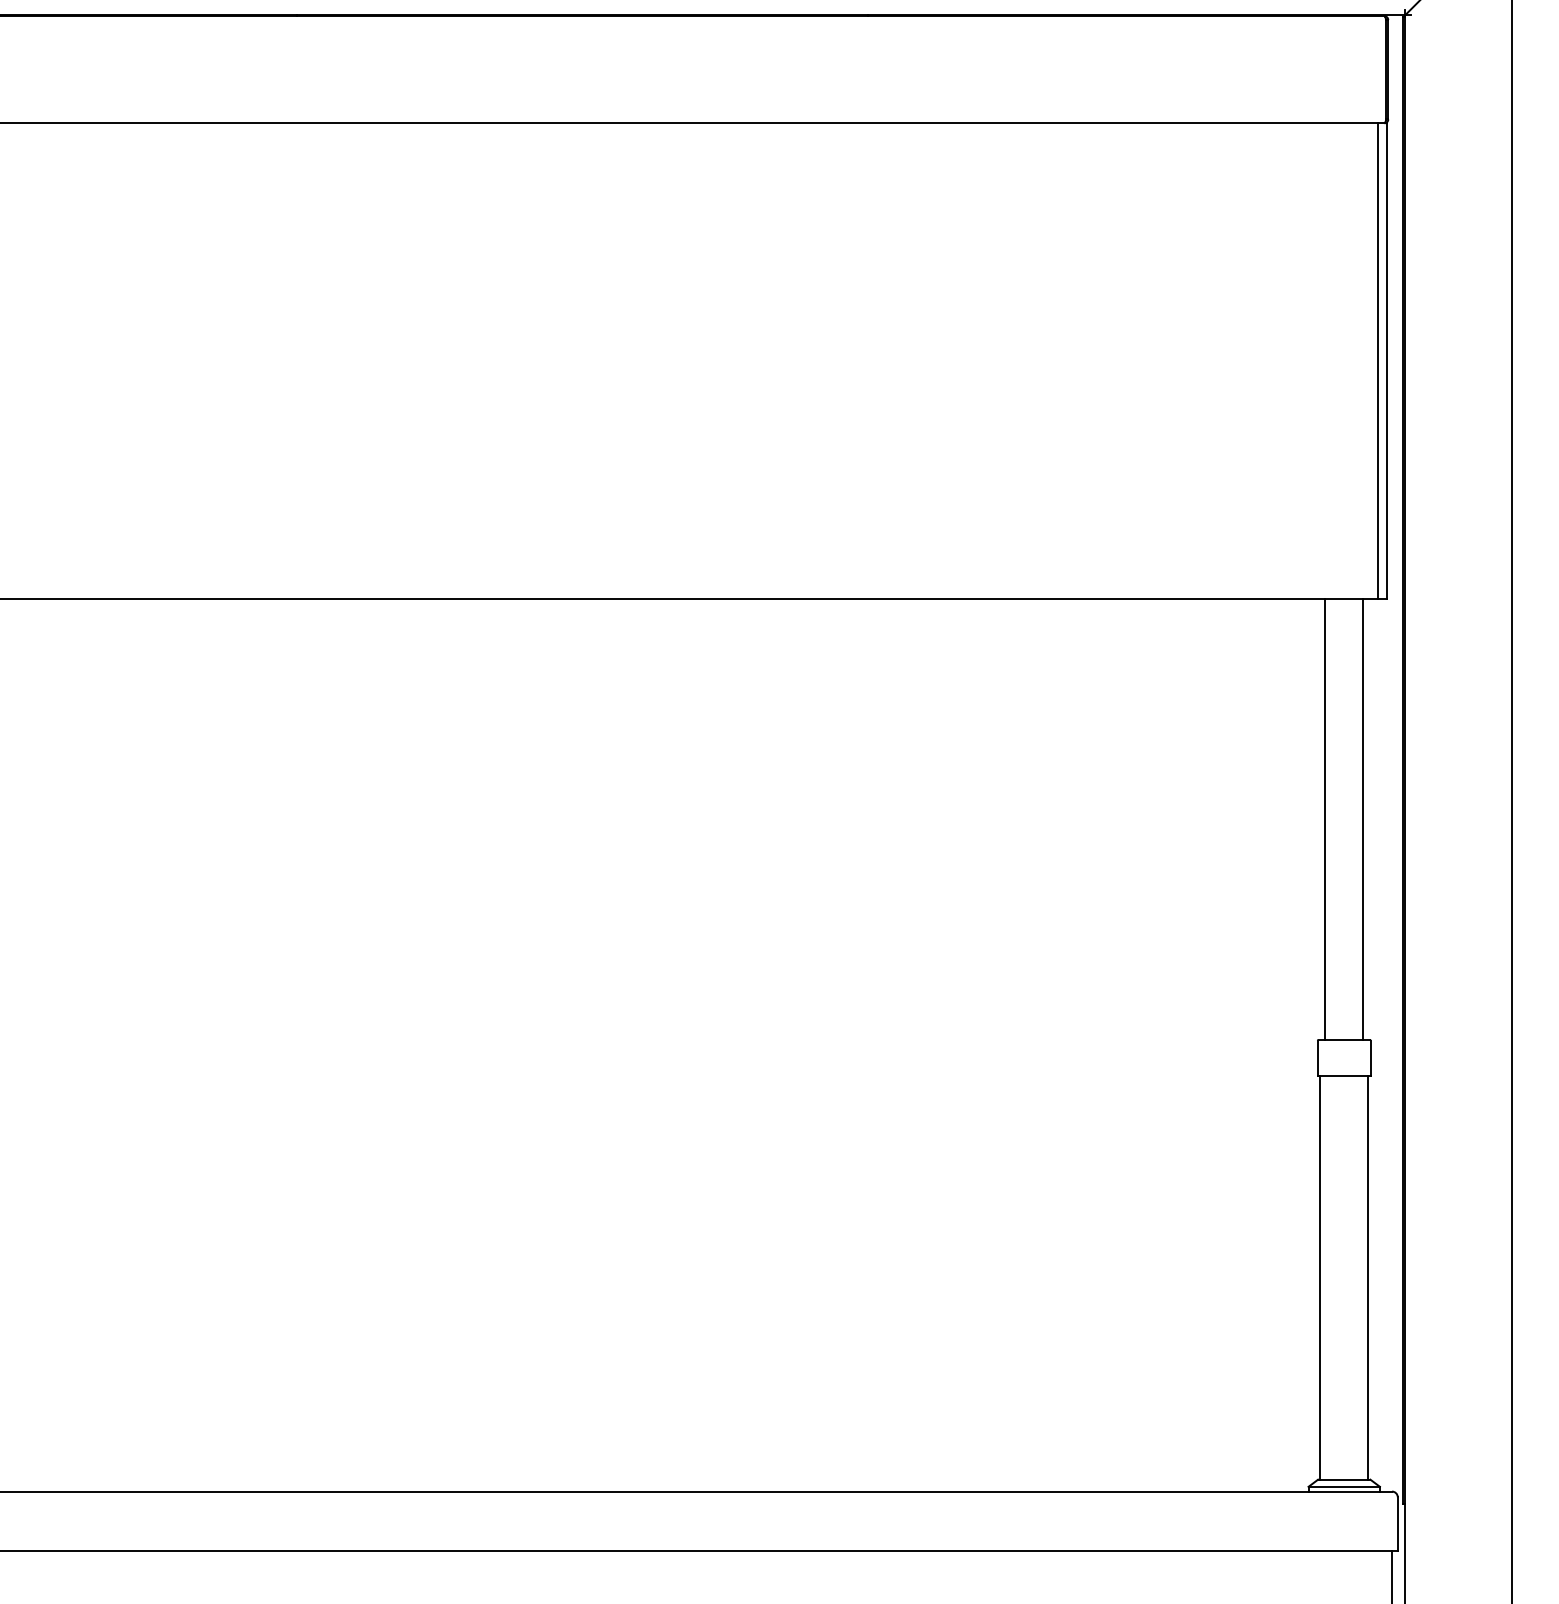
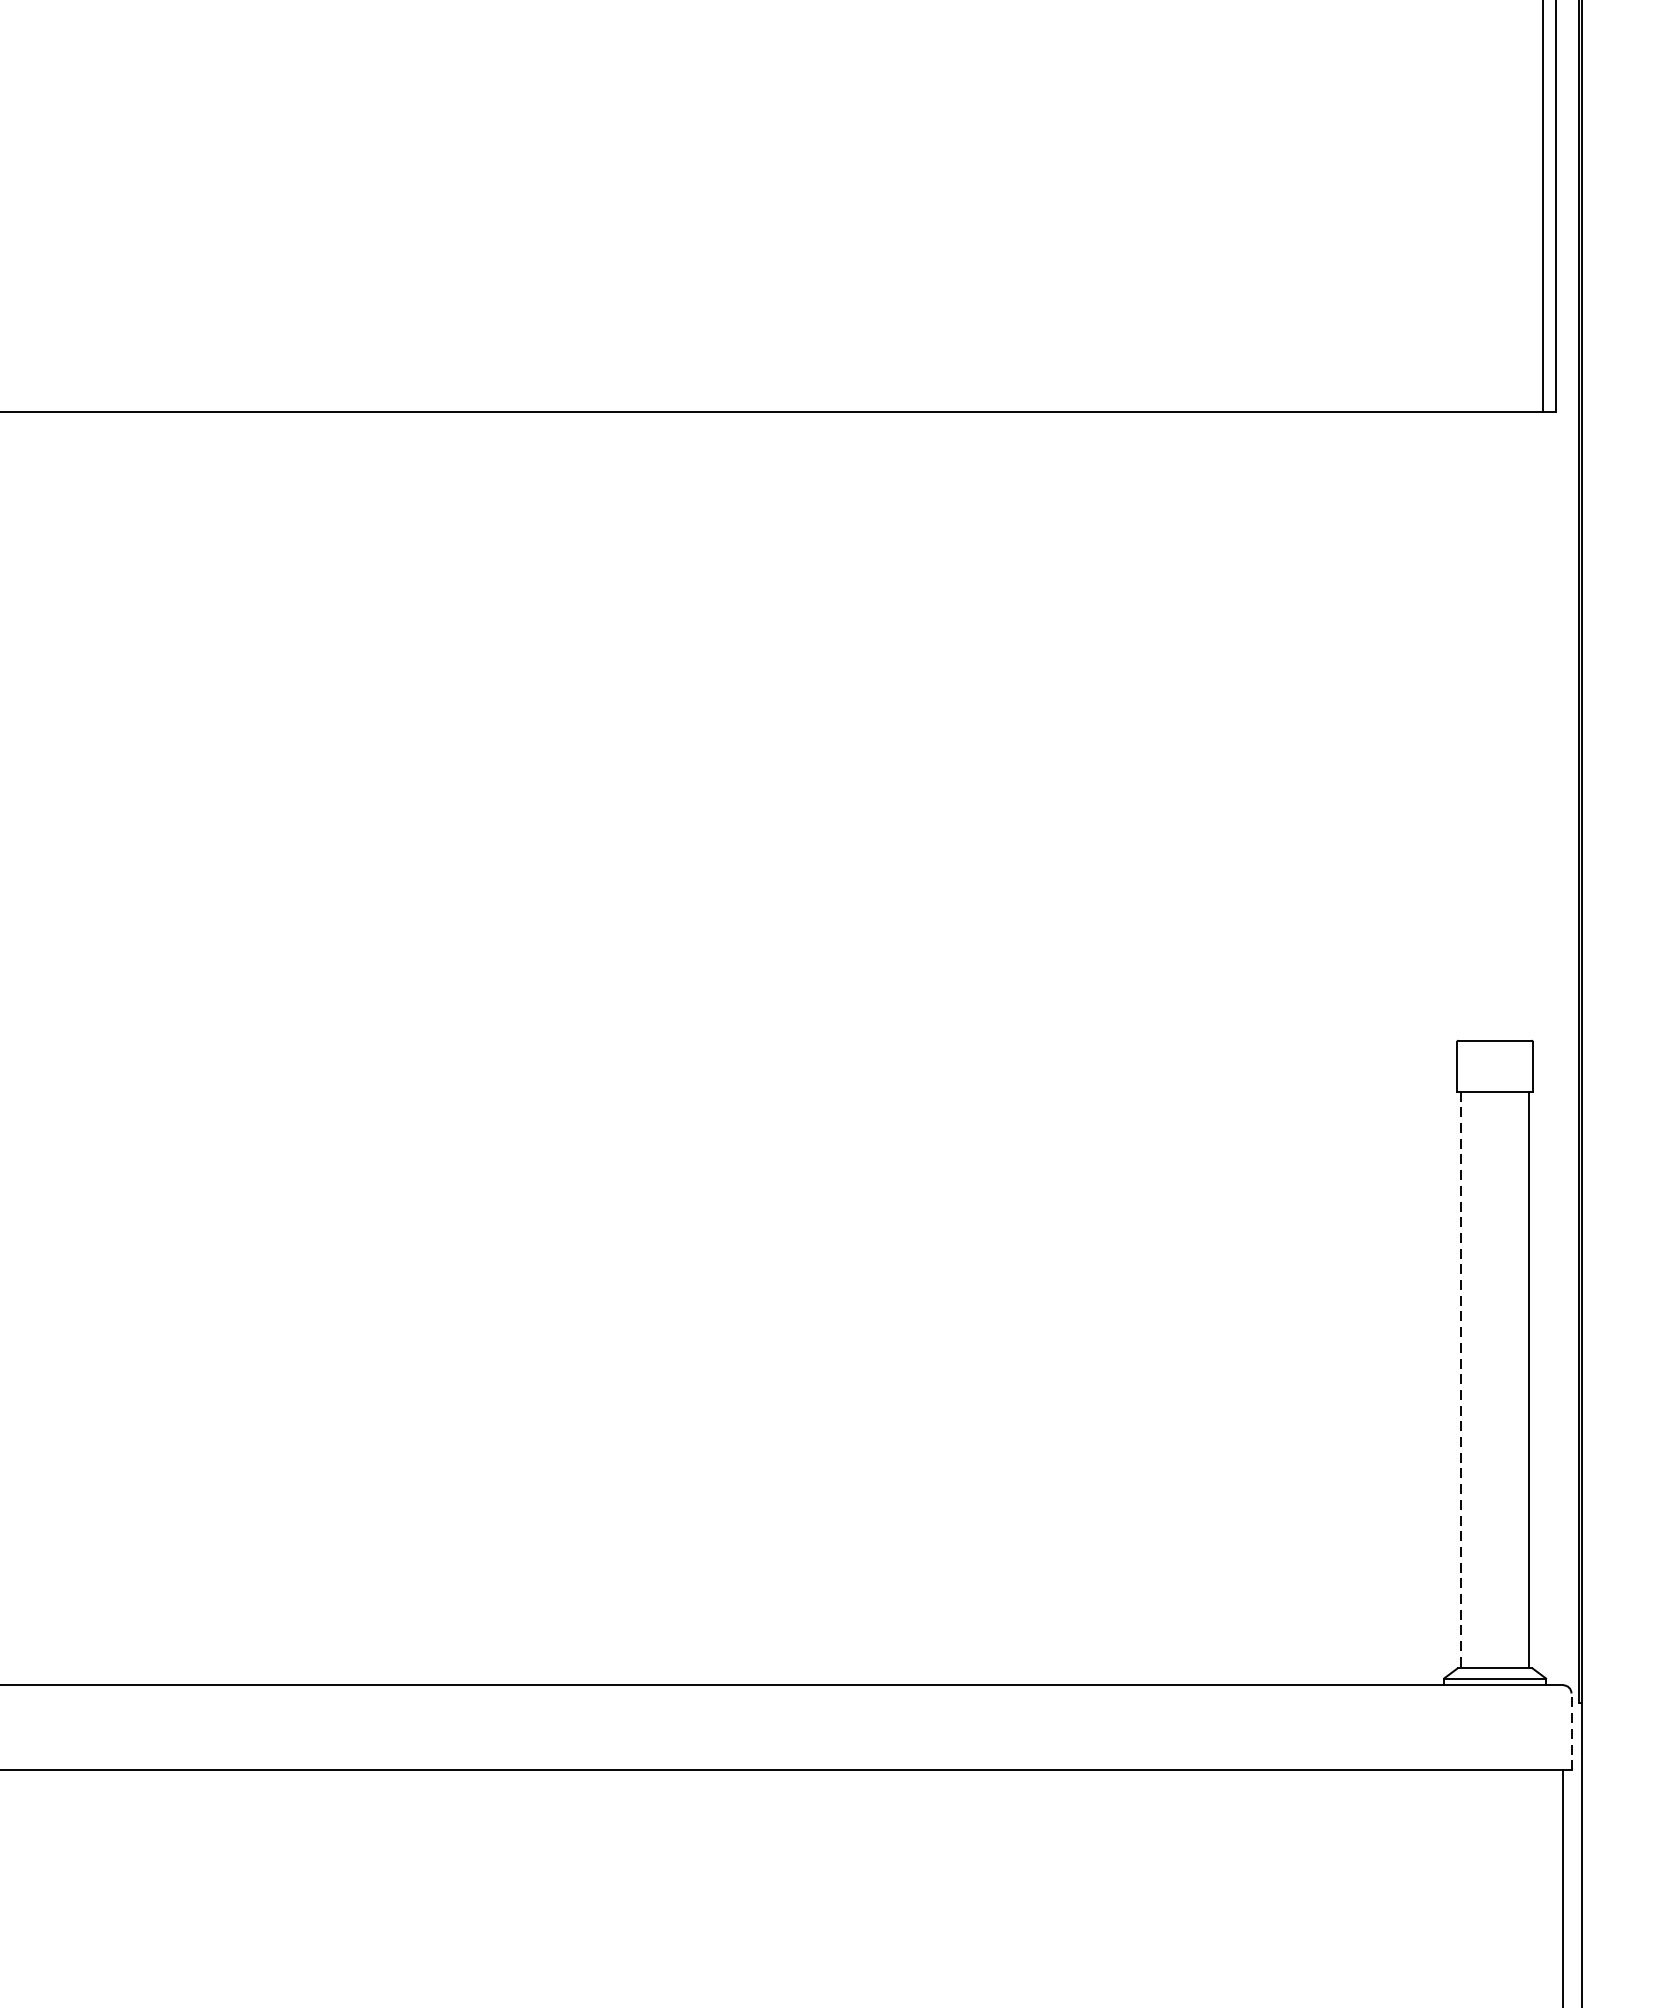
line: (1325, 819) -> (1468, 726), removed
line: (1363, 819) -> (1522, 726), removed
line: (1320, 1278) -> (1461, 1381), solid -> dashed
line: (1397, 1524) -> (1571, 1732), solid -> dashed

